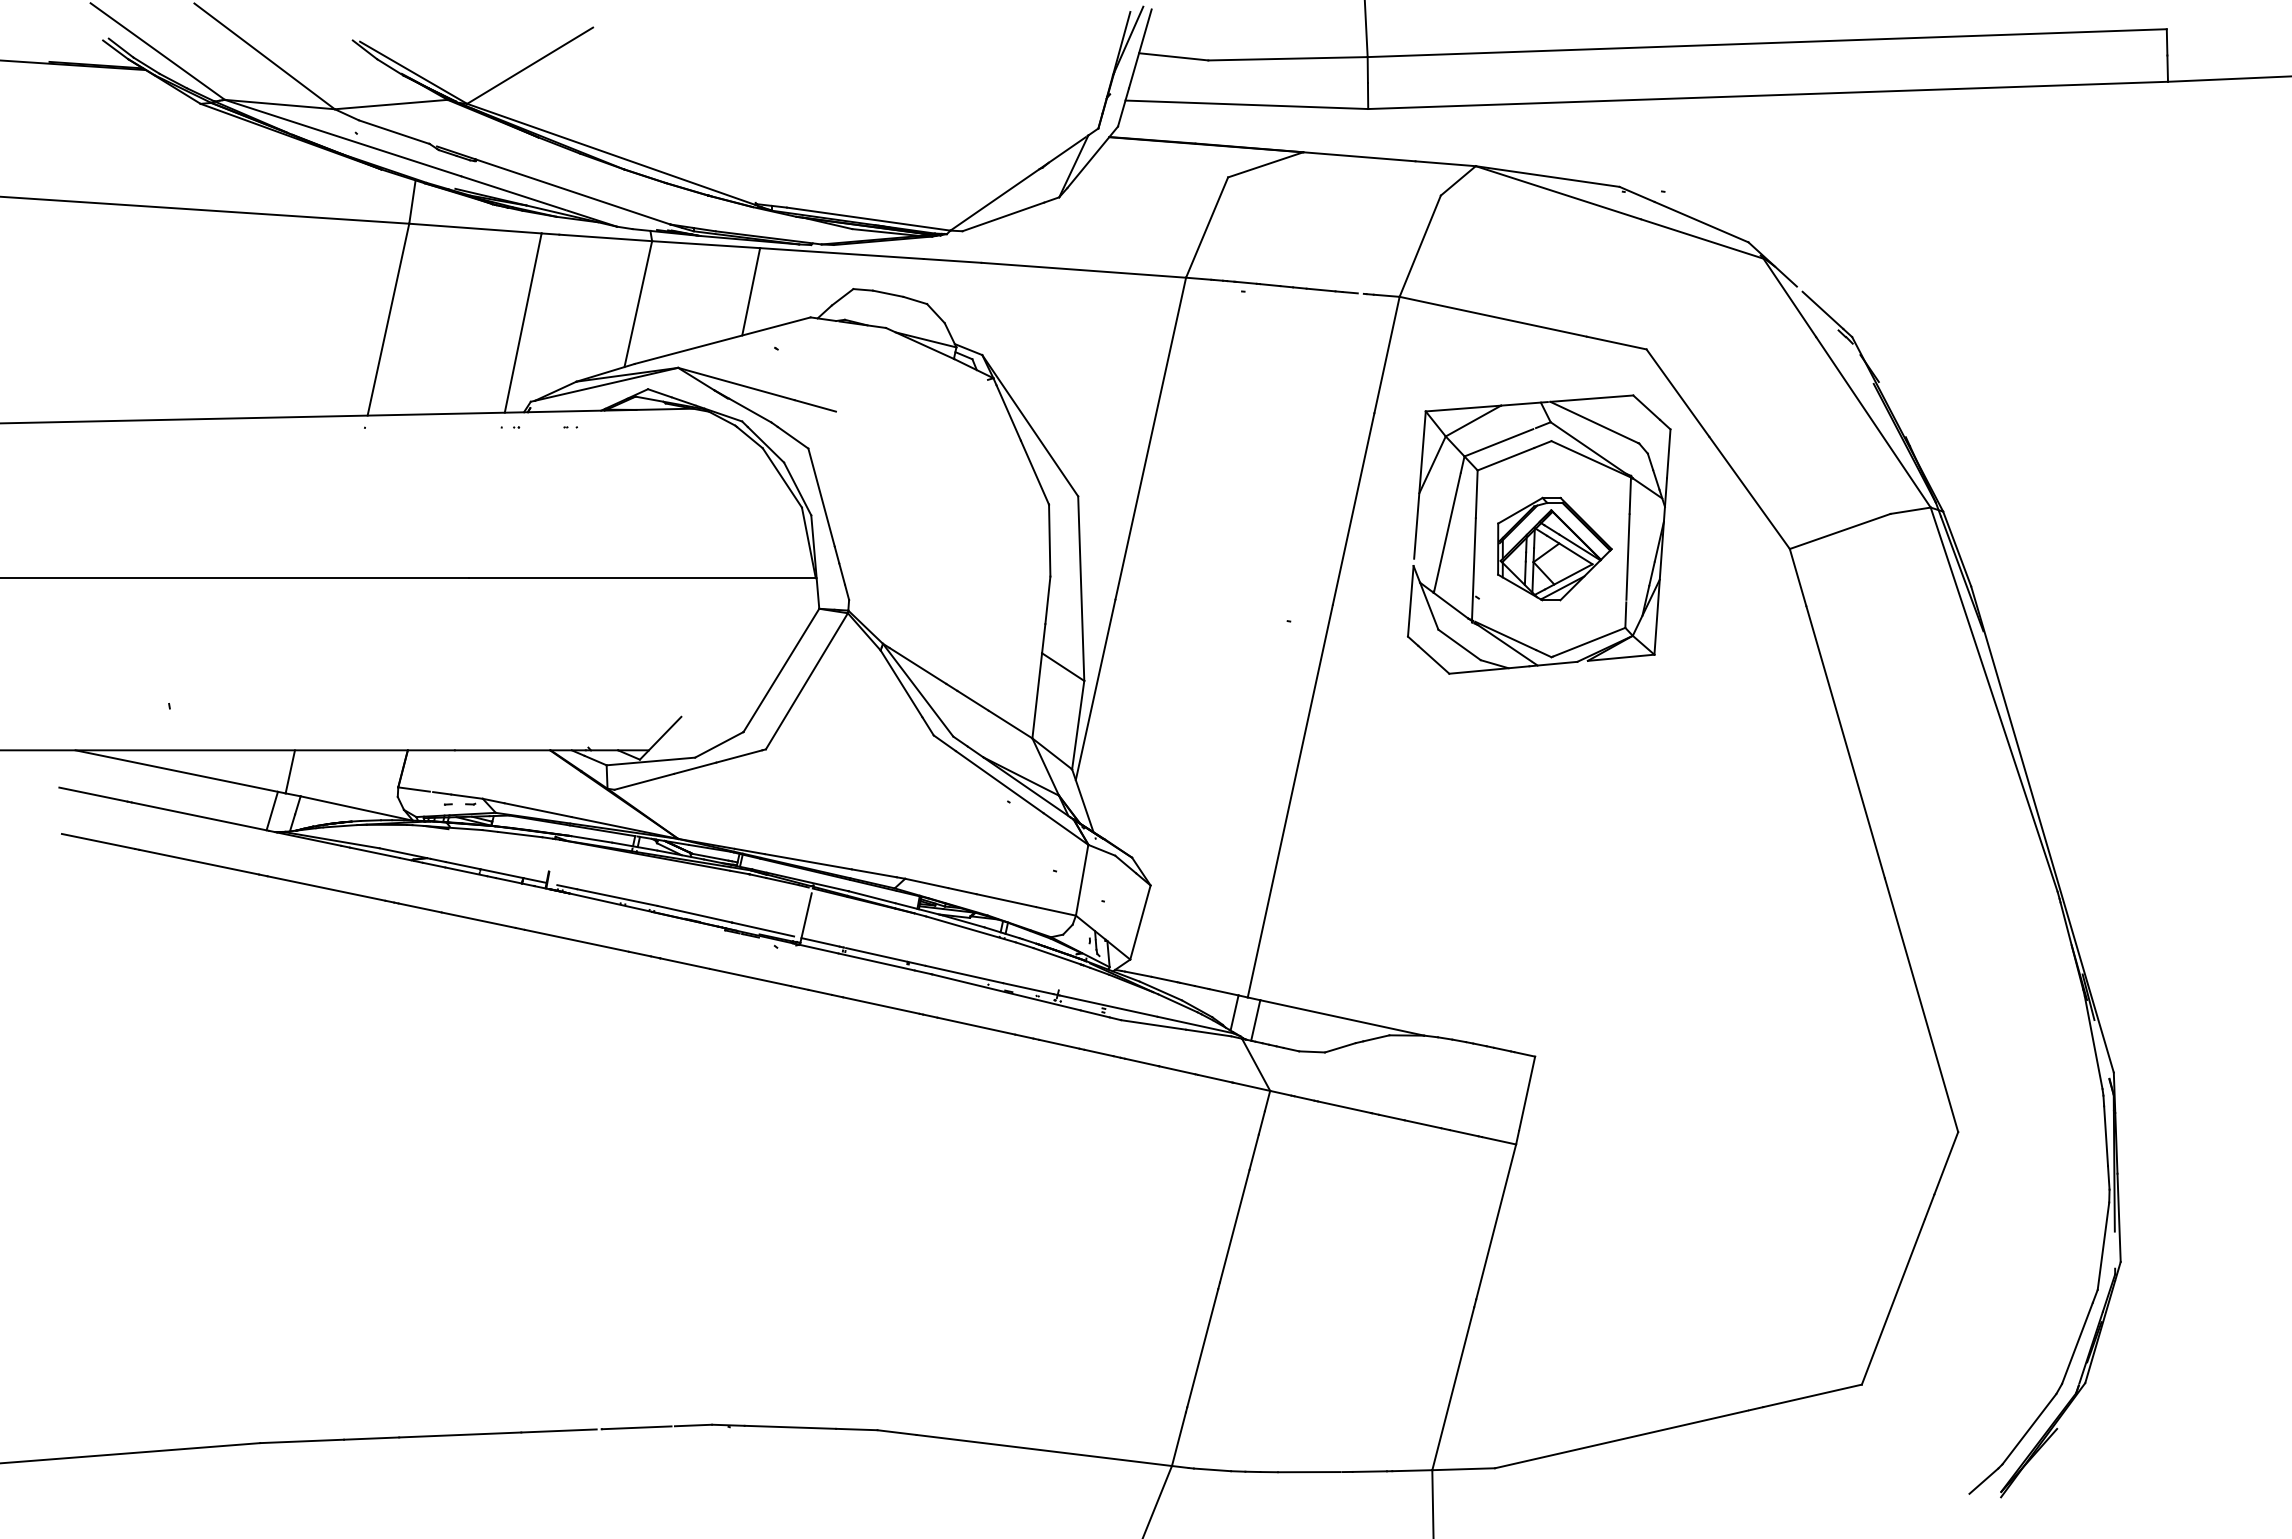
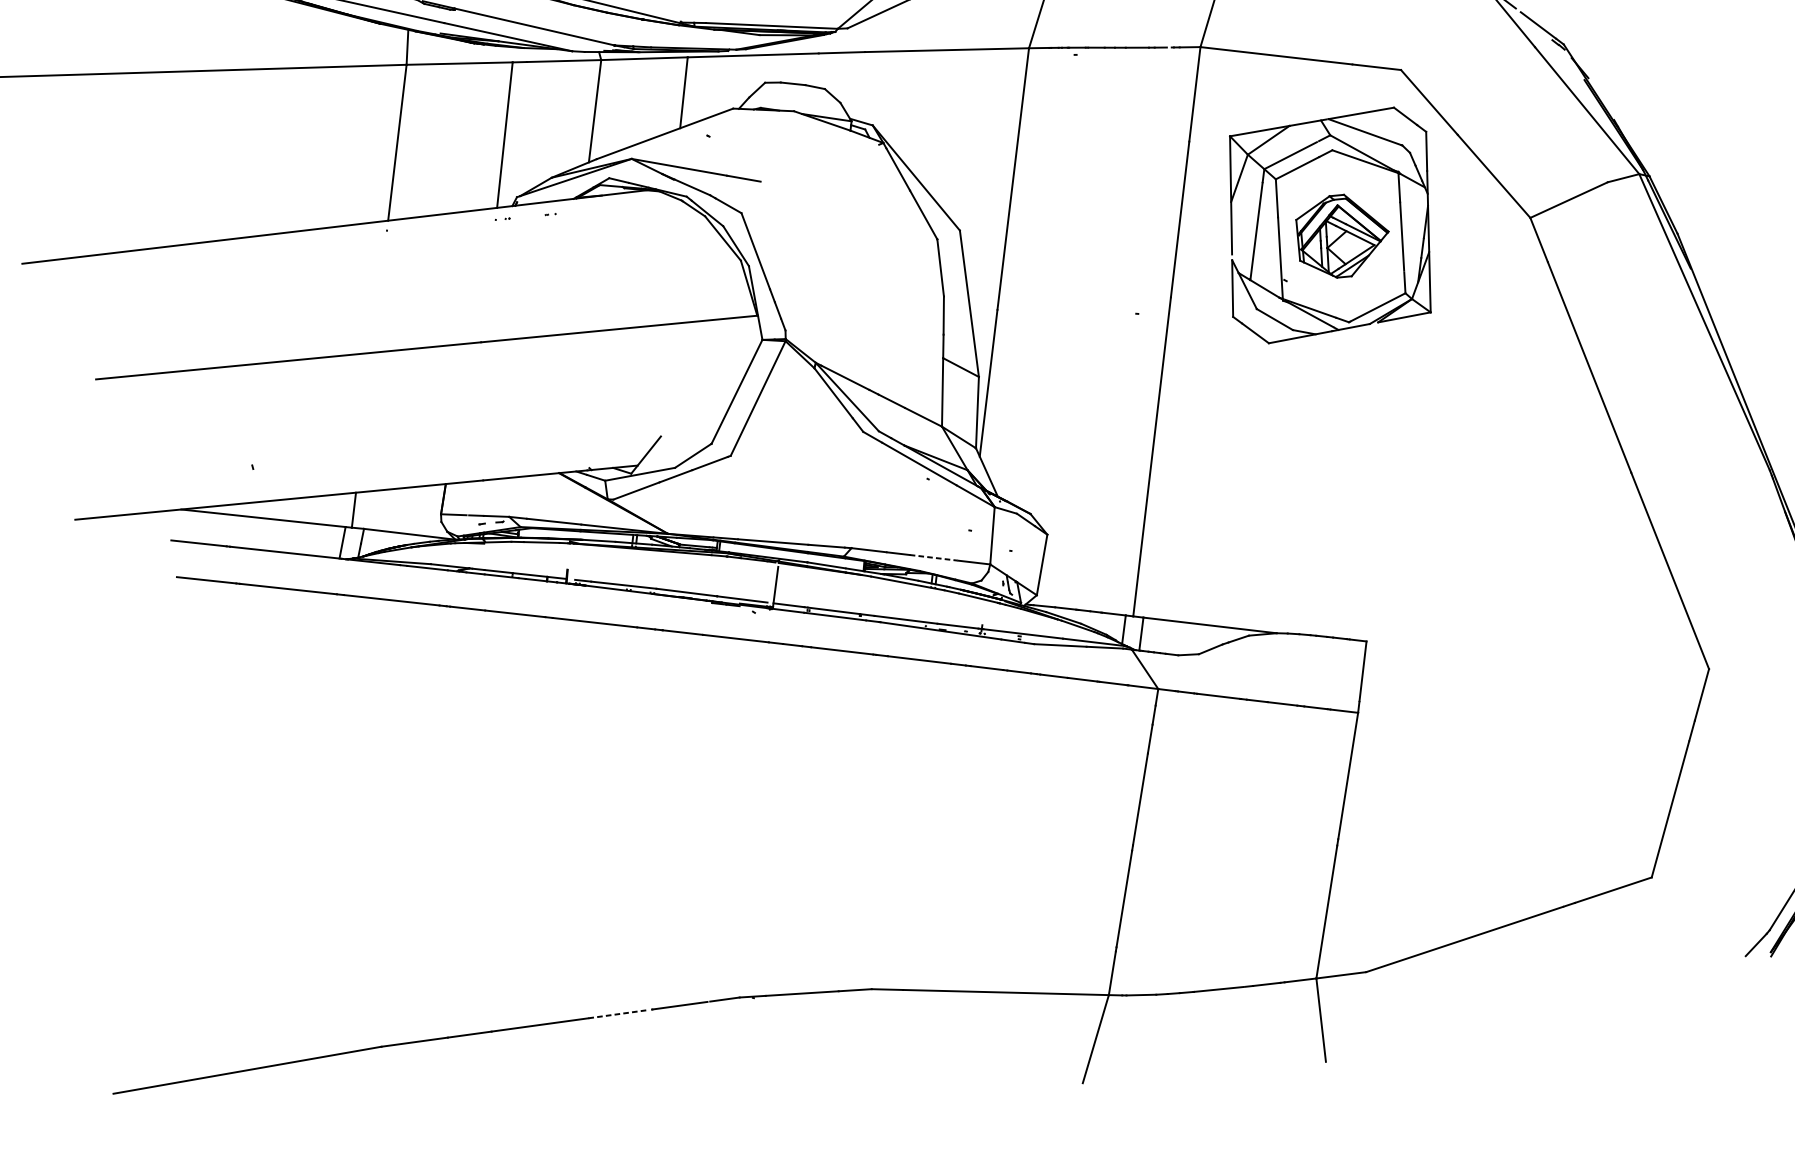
line: (1006, 900) -> (933, 557), solid -> dashed
line: (559, 1430) -> (618, 1013), solid -> dashed

